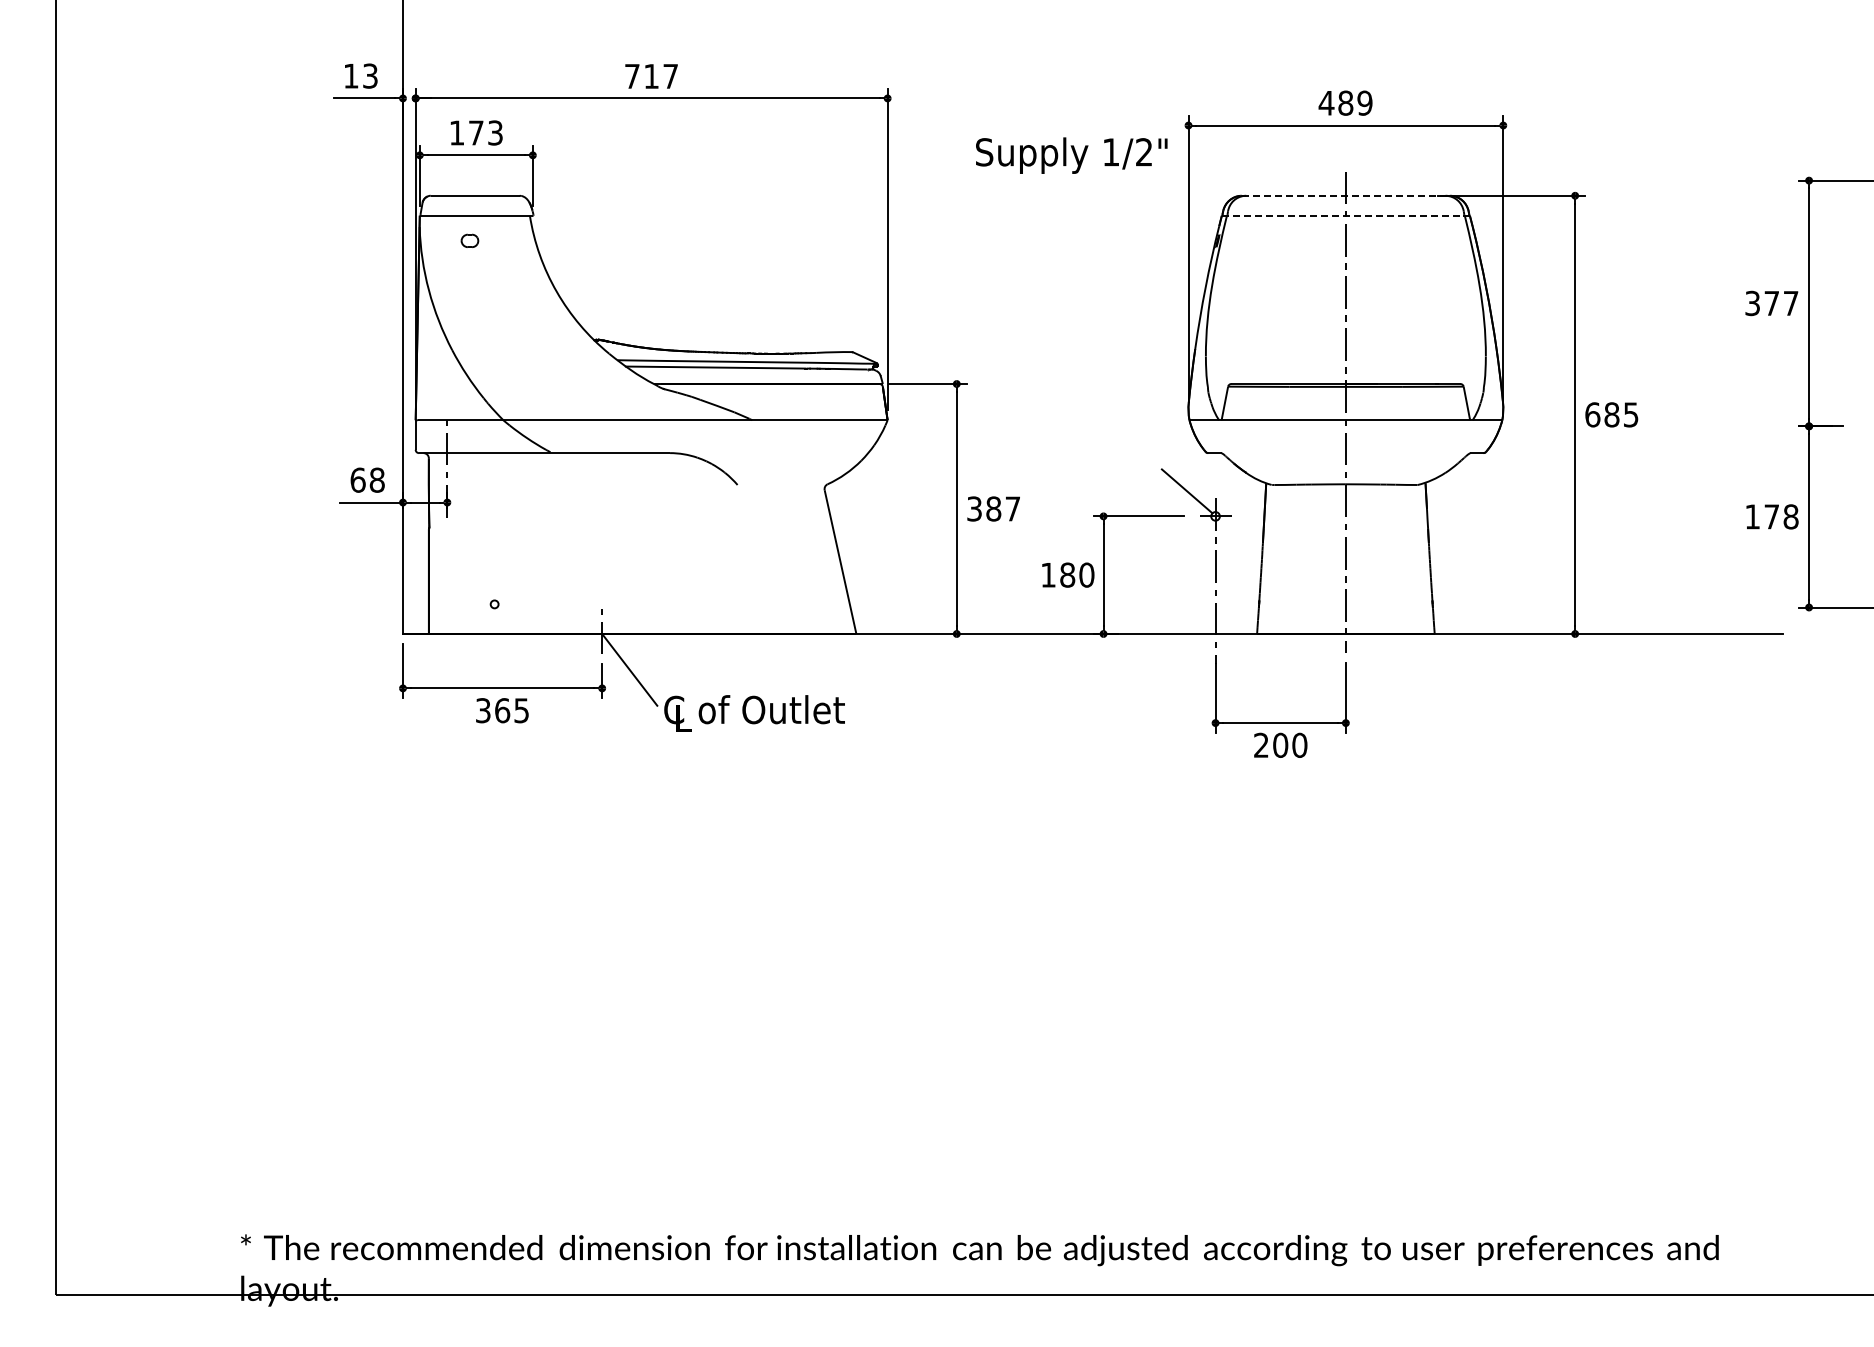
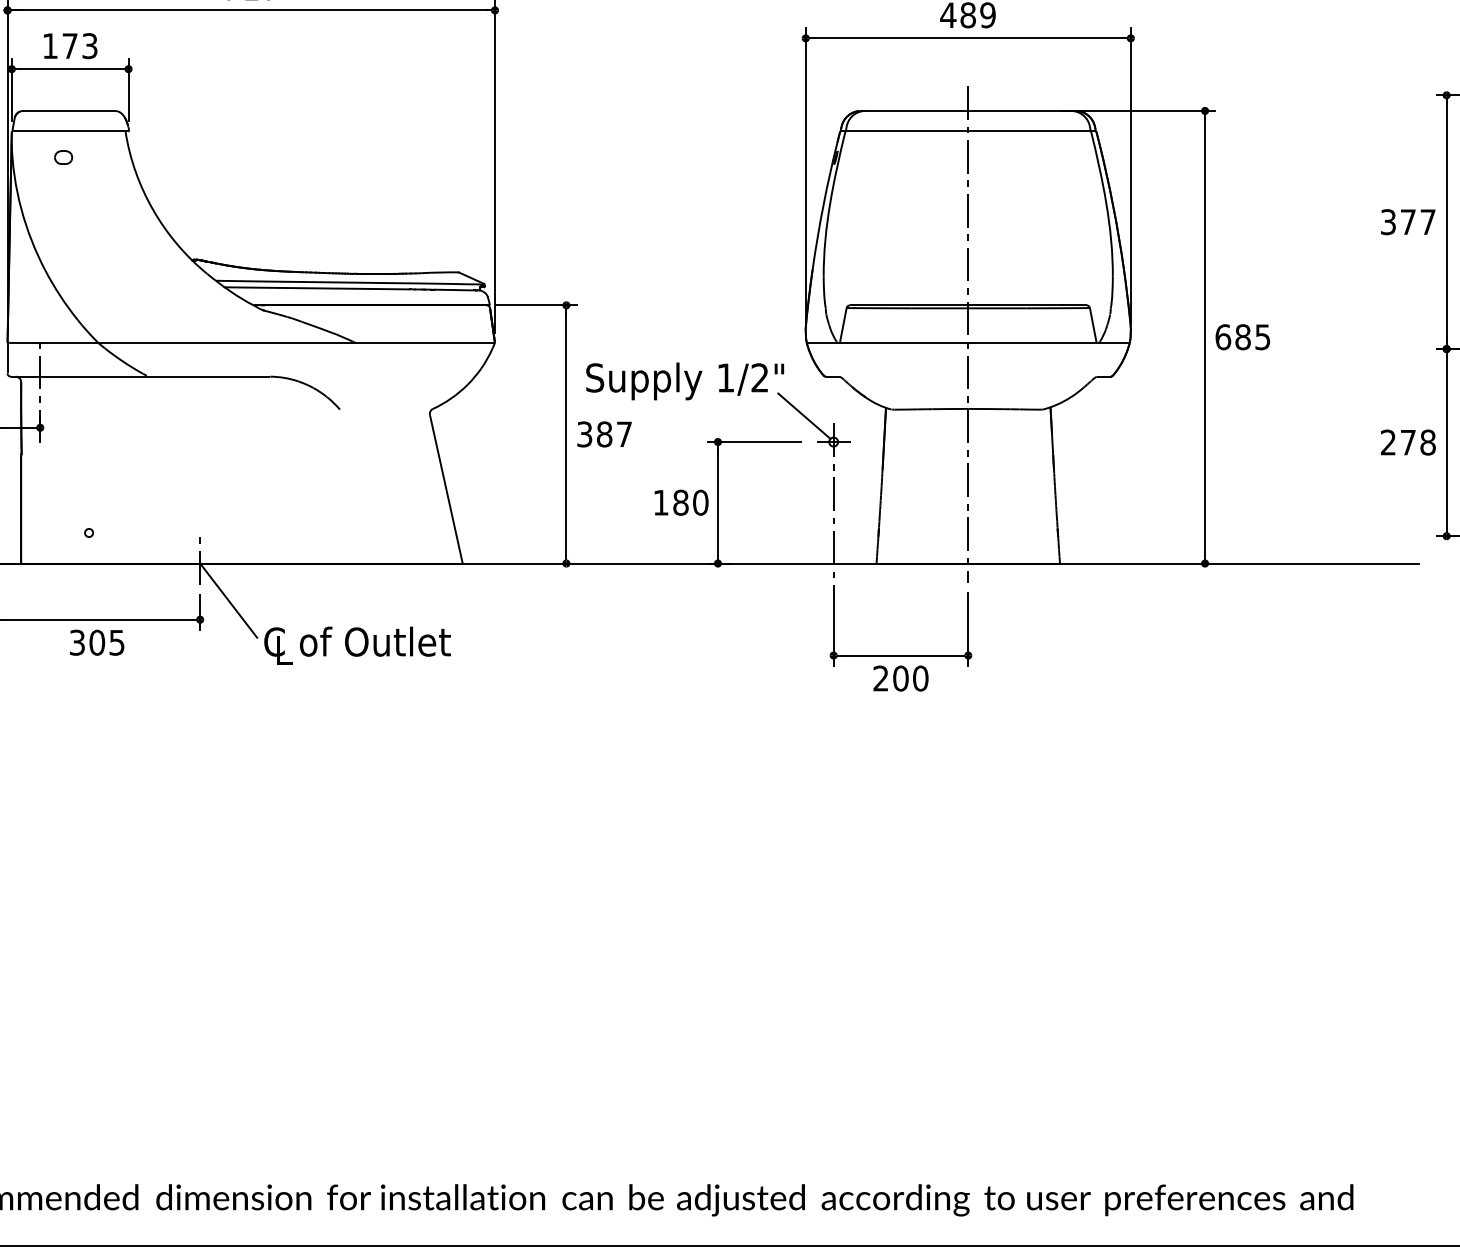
text: (1071, 155) -> (684, 381), moved
line: (1345, 195) -> (967, 110), dashed -> solid
line: (1342, 215) -> (964, 131), dashed -> solid
text: (1752, 516) -> (1388, 442), 178 -> 278
text: (502, 710) -> (97, 642), 365 -> 305

